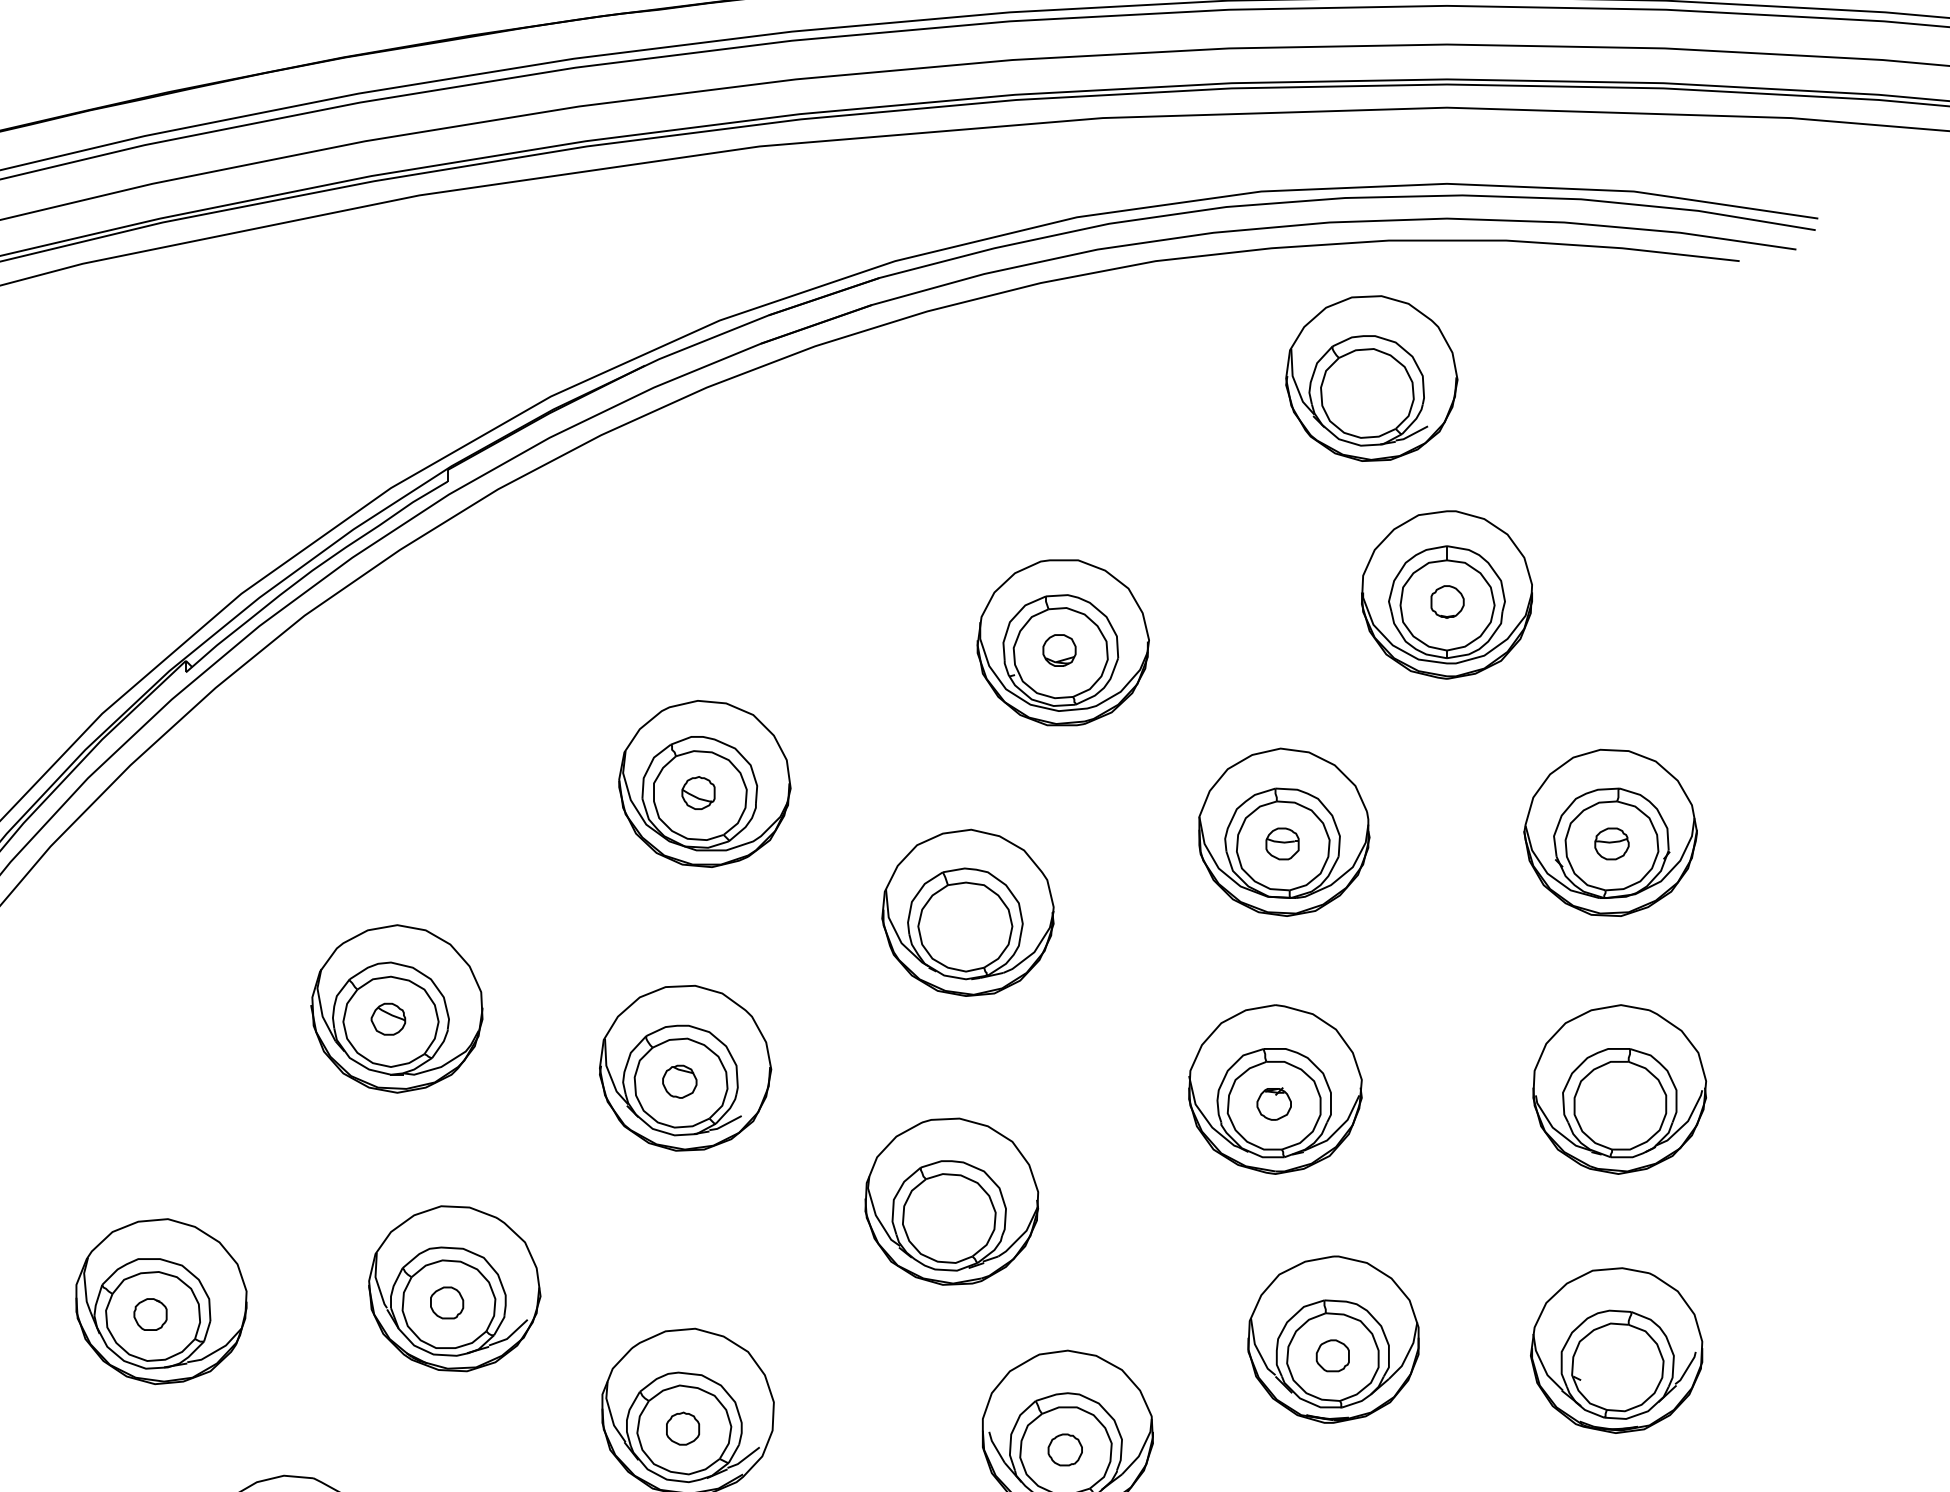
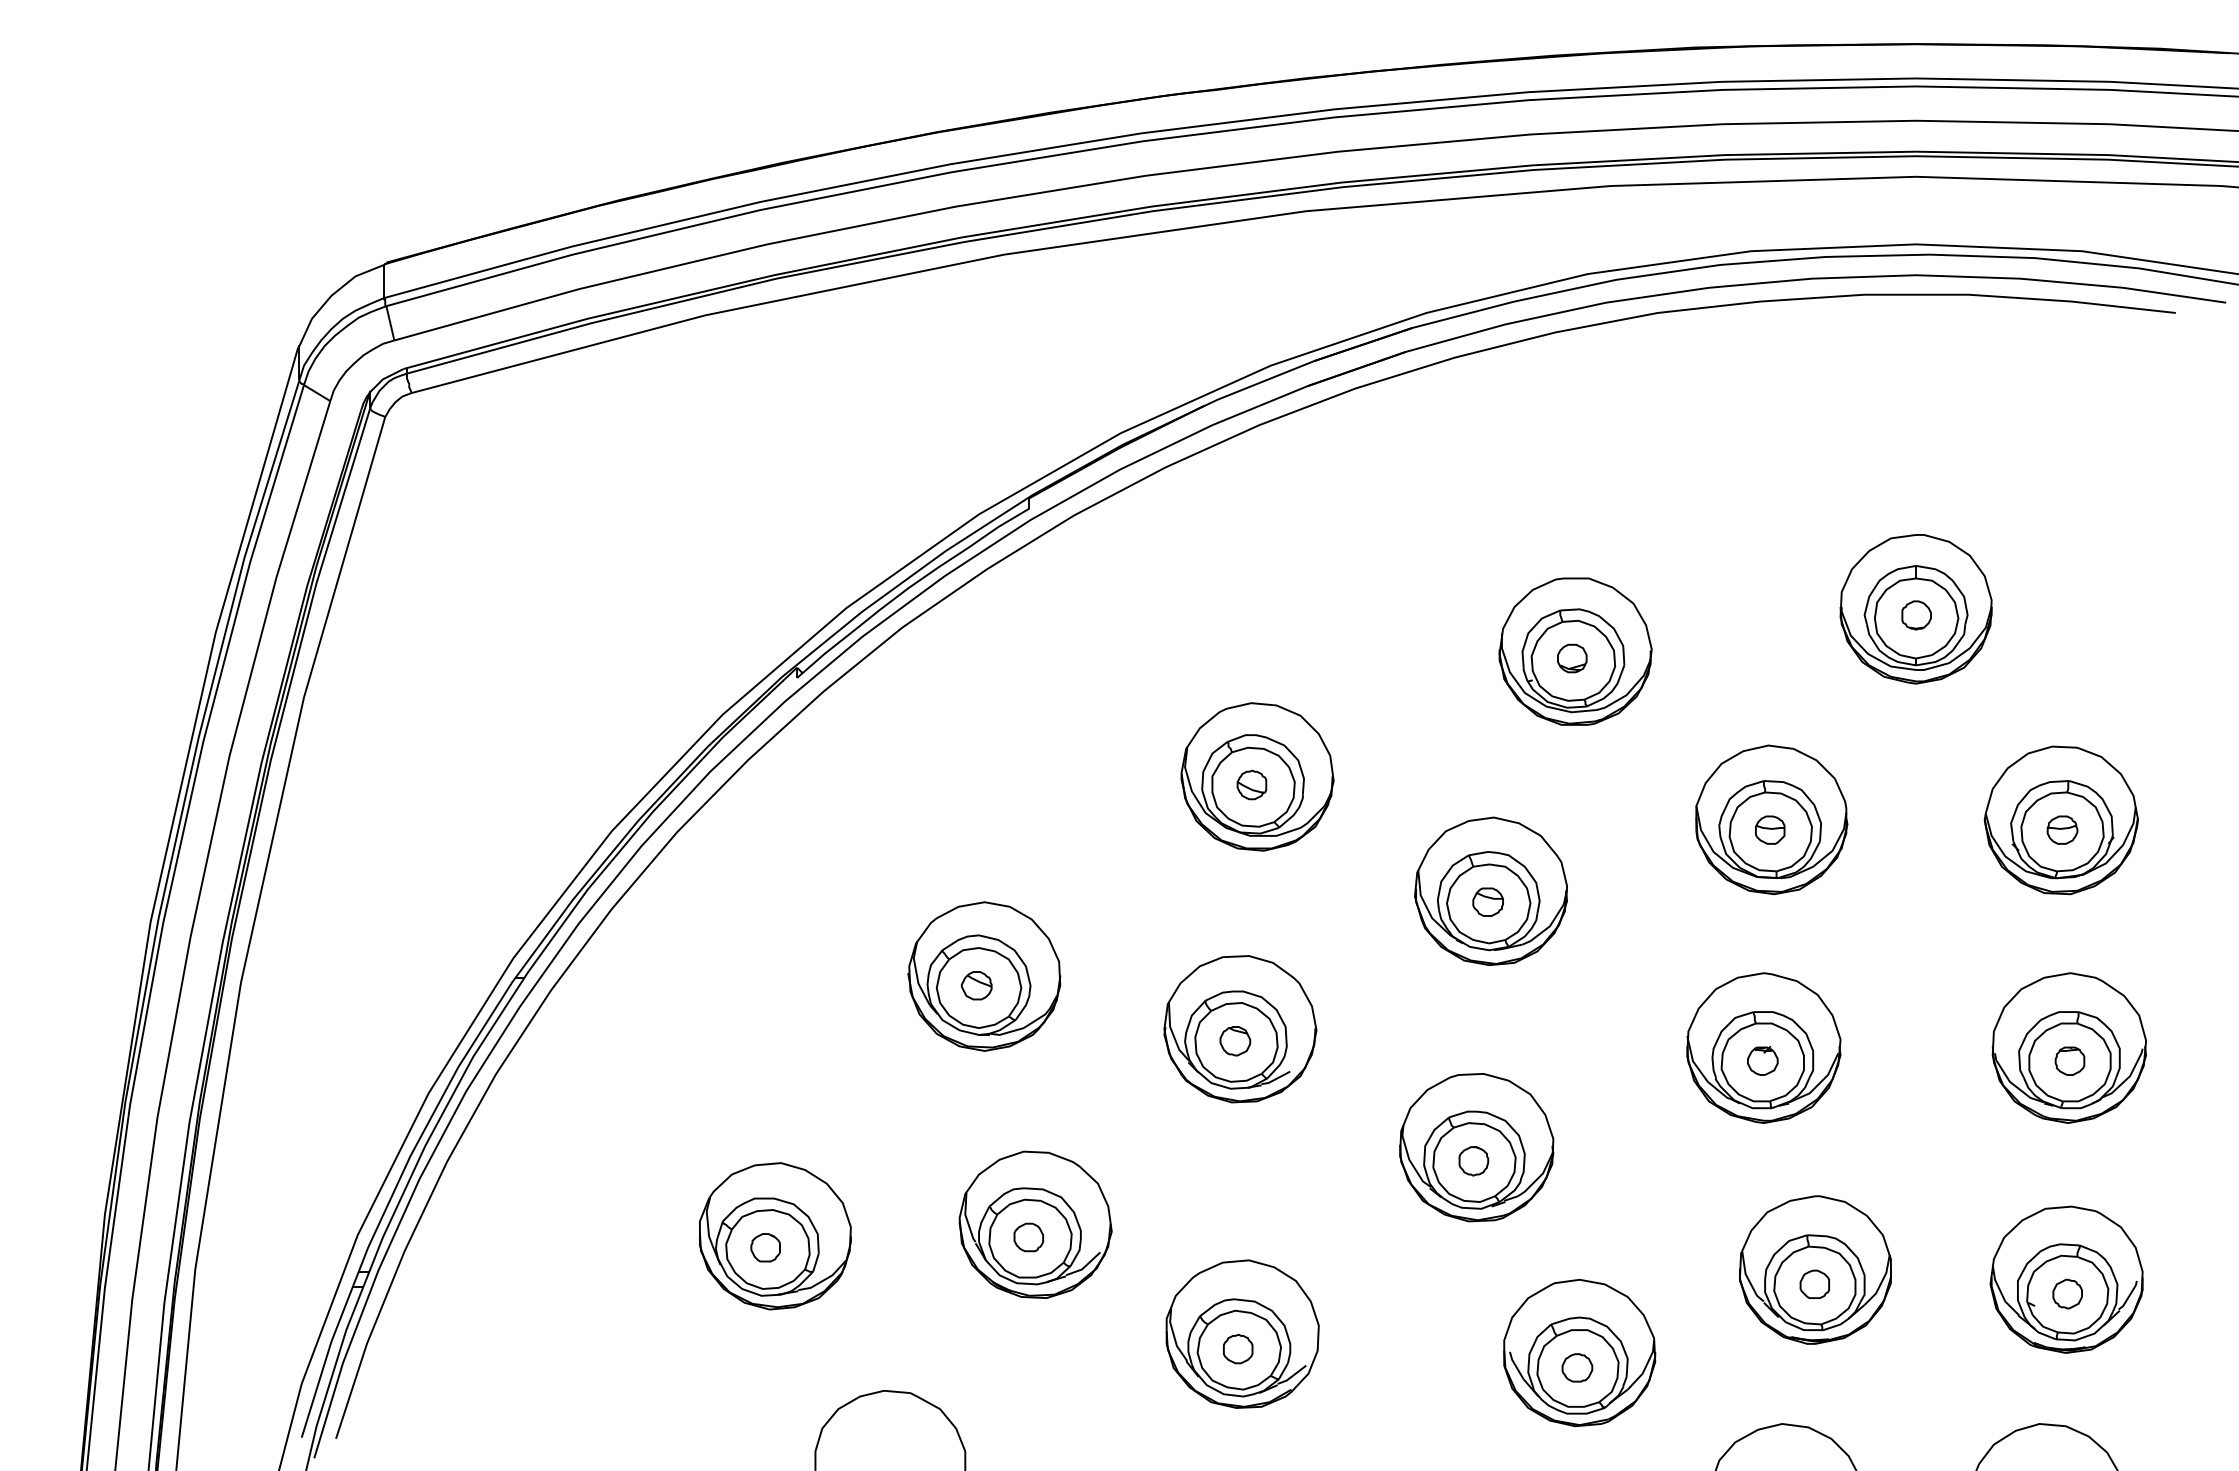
part: (1371, 378) -> (1849, 417), removed
part: (963, 924) -> (1487, 901), added
part: (1619, 1103) -> (2069, 1060), added
part: (948, 1217) -> (1473, 1161), added
part: (1617, 1366) -> (2067, 1293), added

